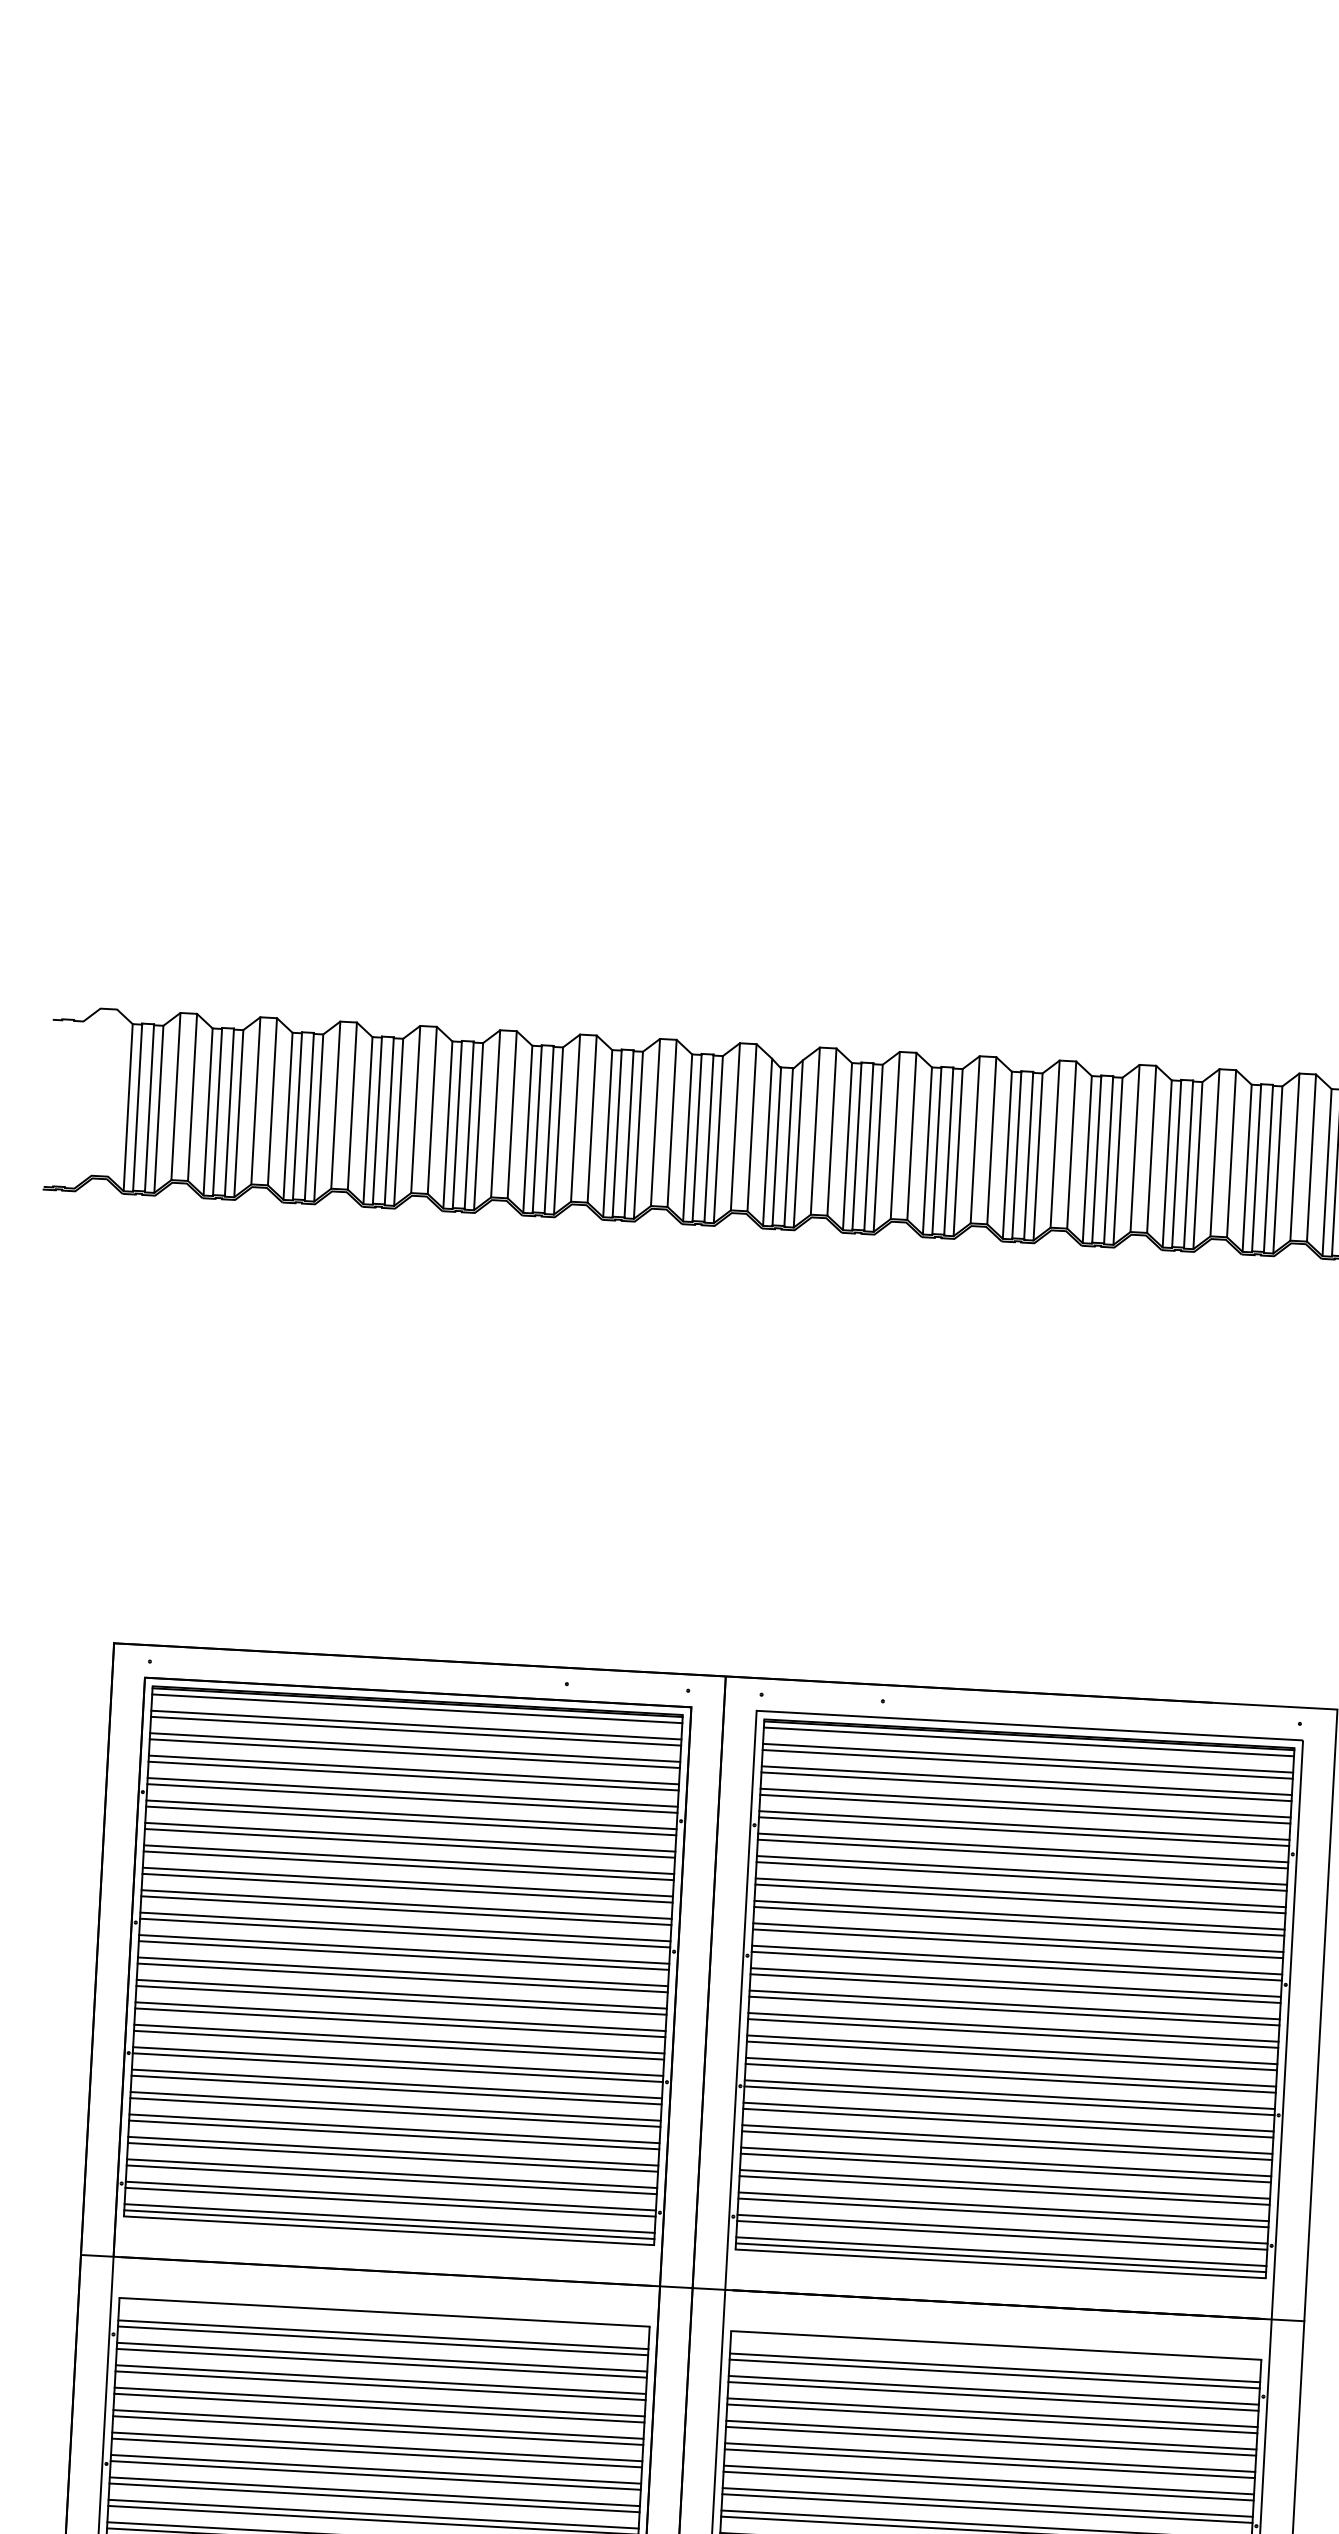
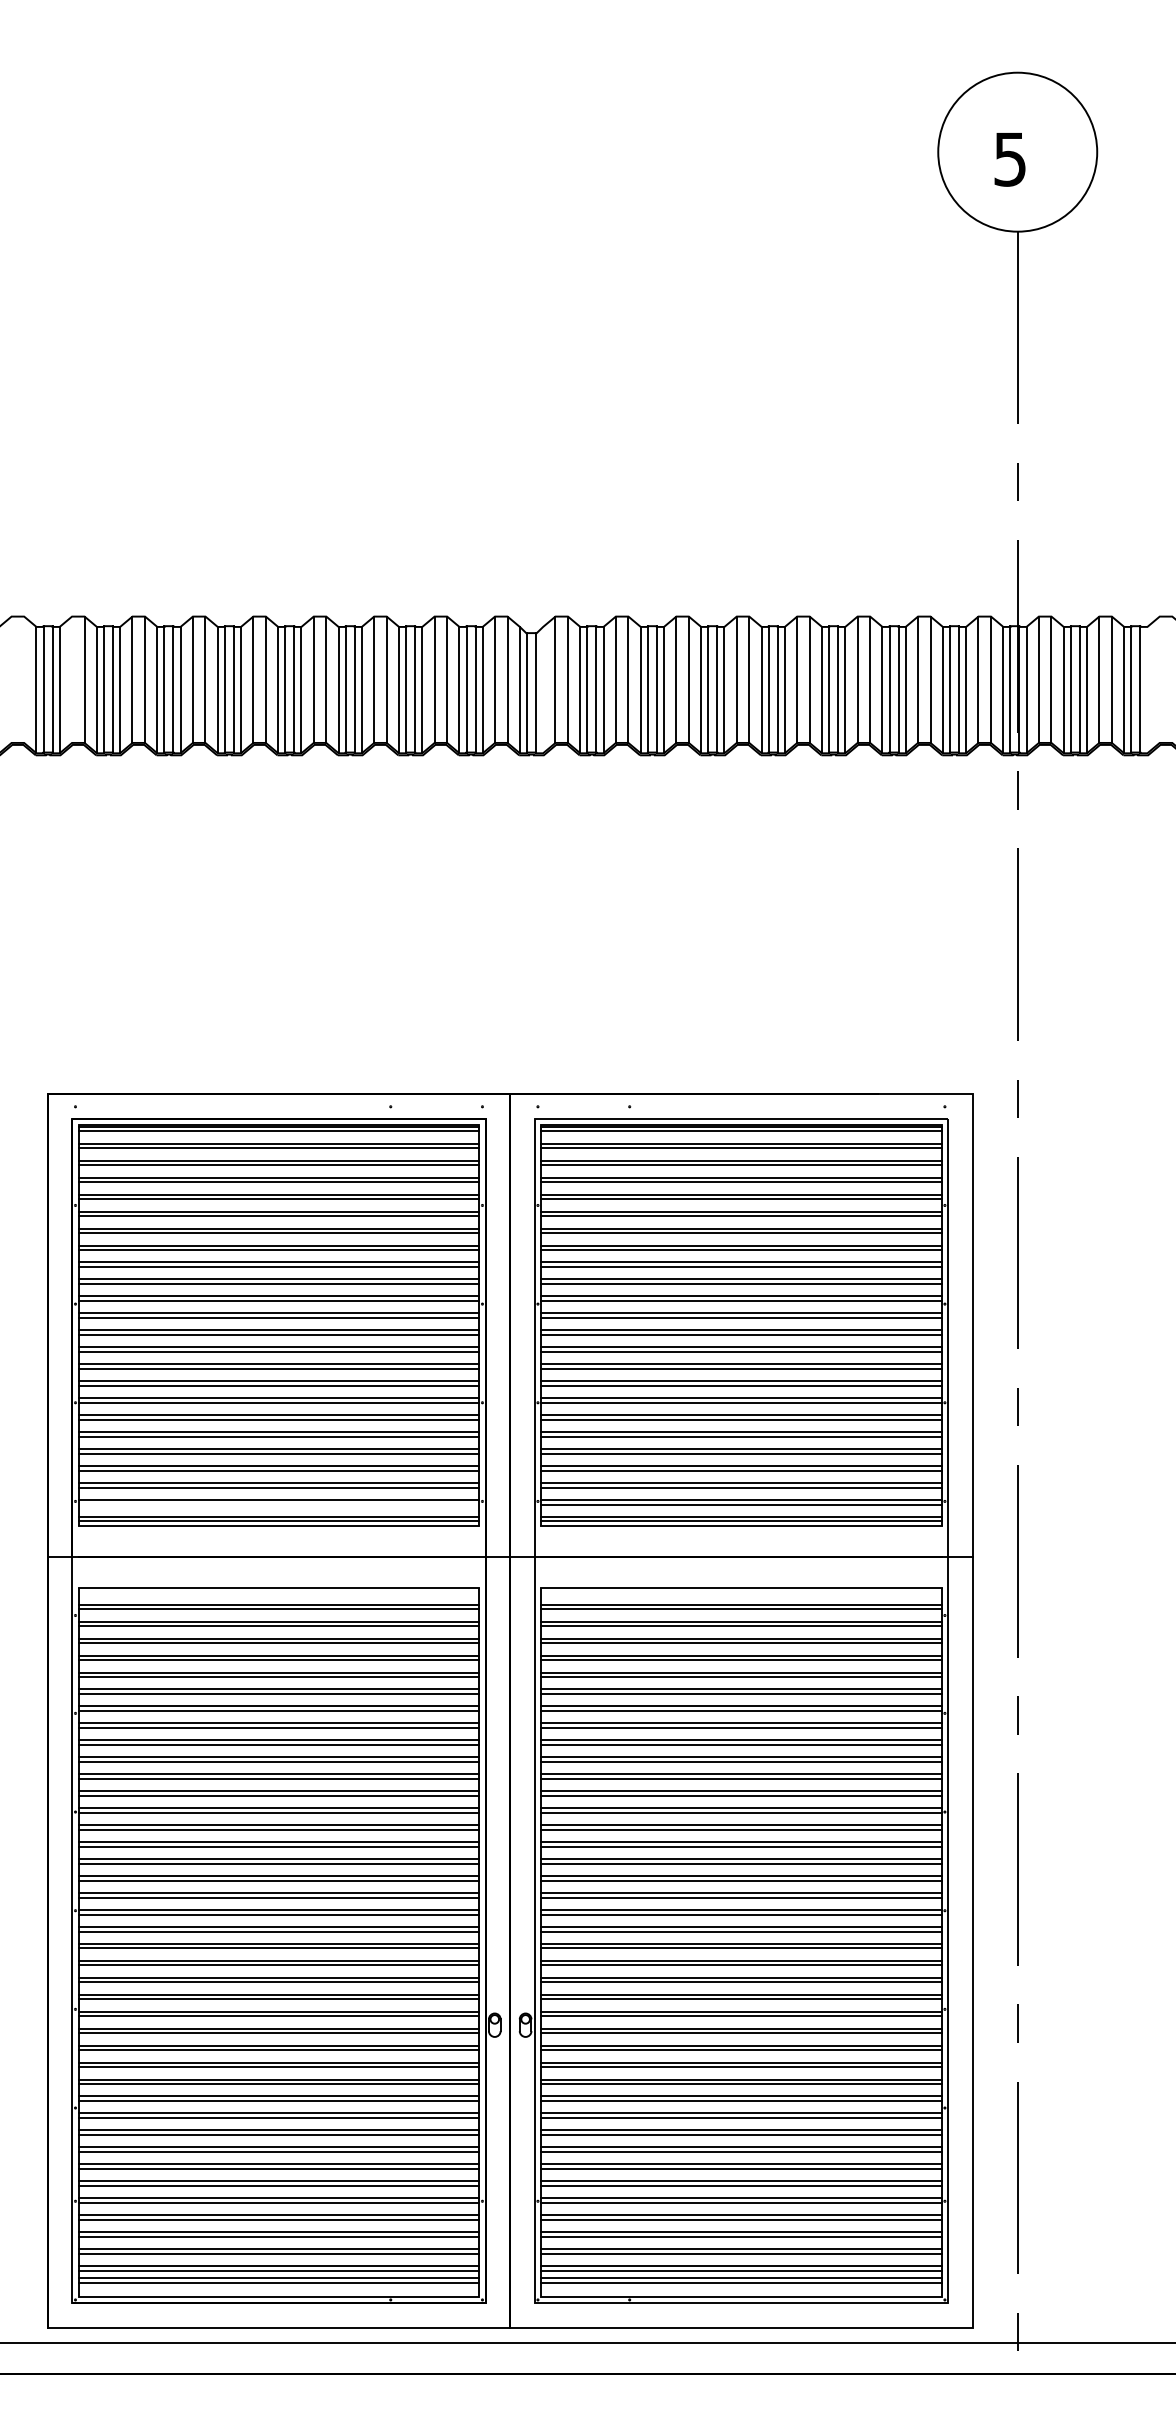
line: (176, 1096) -> (72, 679), removed
line: (798, 1143) -> (543, 689), removed
line: (389, 2202) -> (278, 1504), removed

